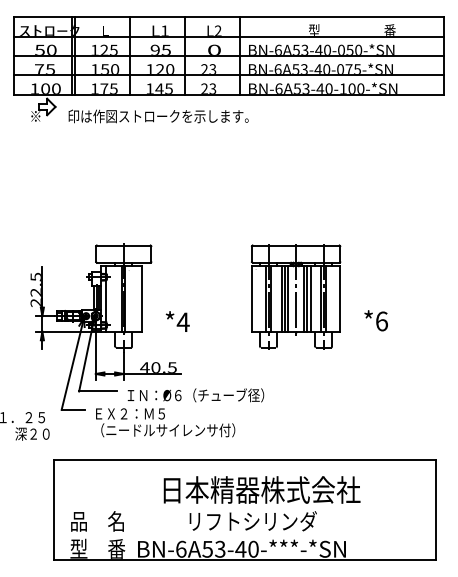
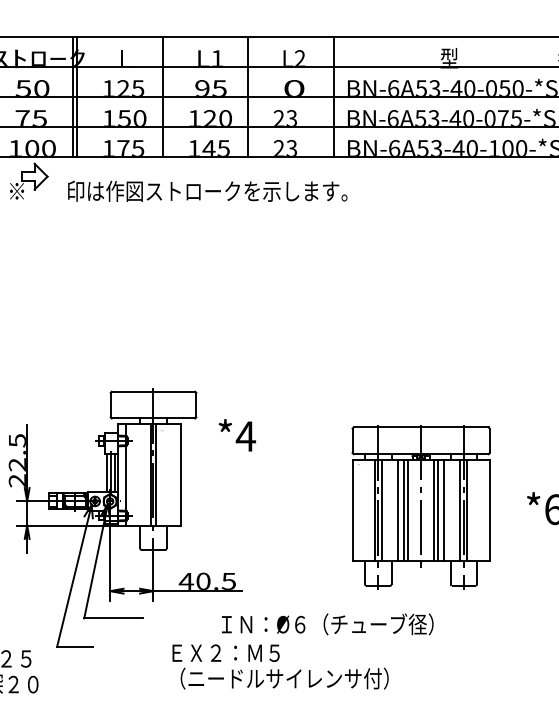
part: (295, 296) -> (420, 506), moved
text: (177, 321) -> (236, 435), moved
text: (180, 412) -> (303, 650), moved

